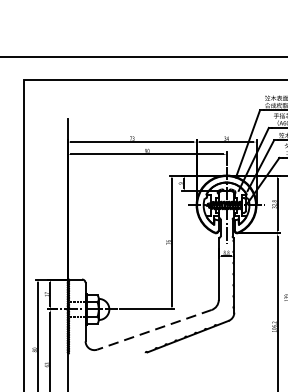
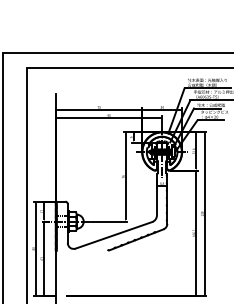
line: (153, 330) -> (113, 235), dashed -> solid

